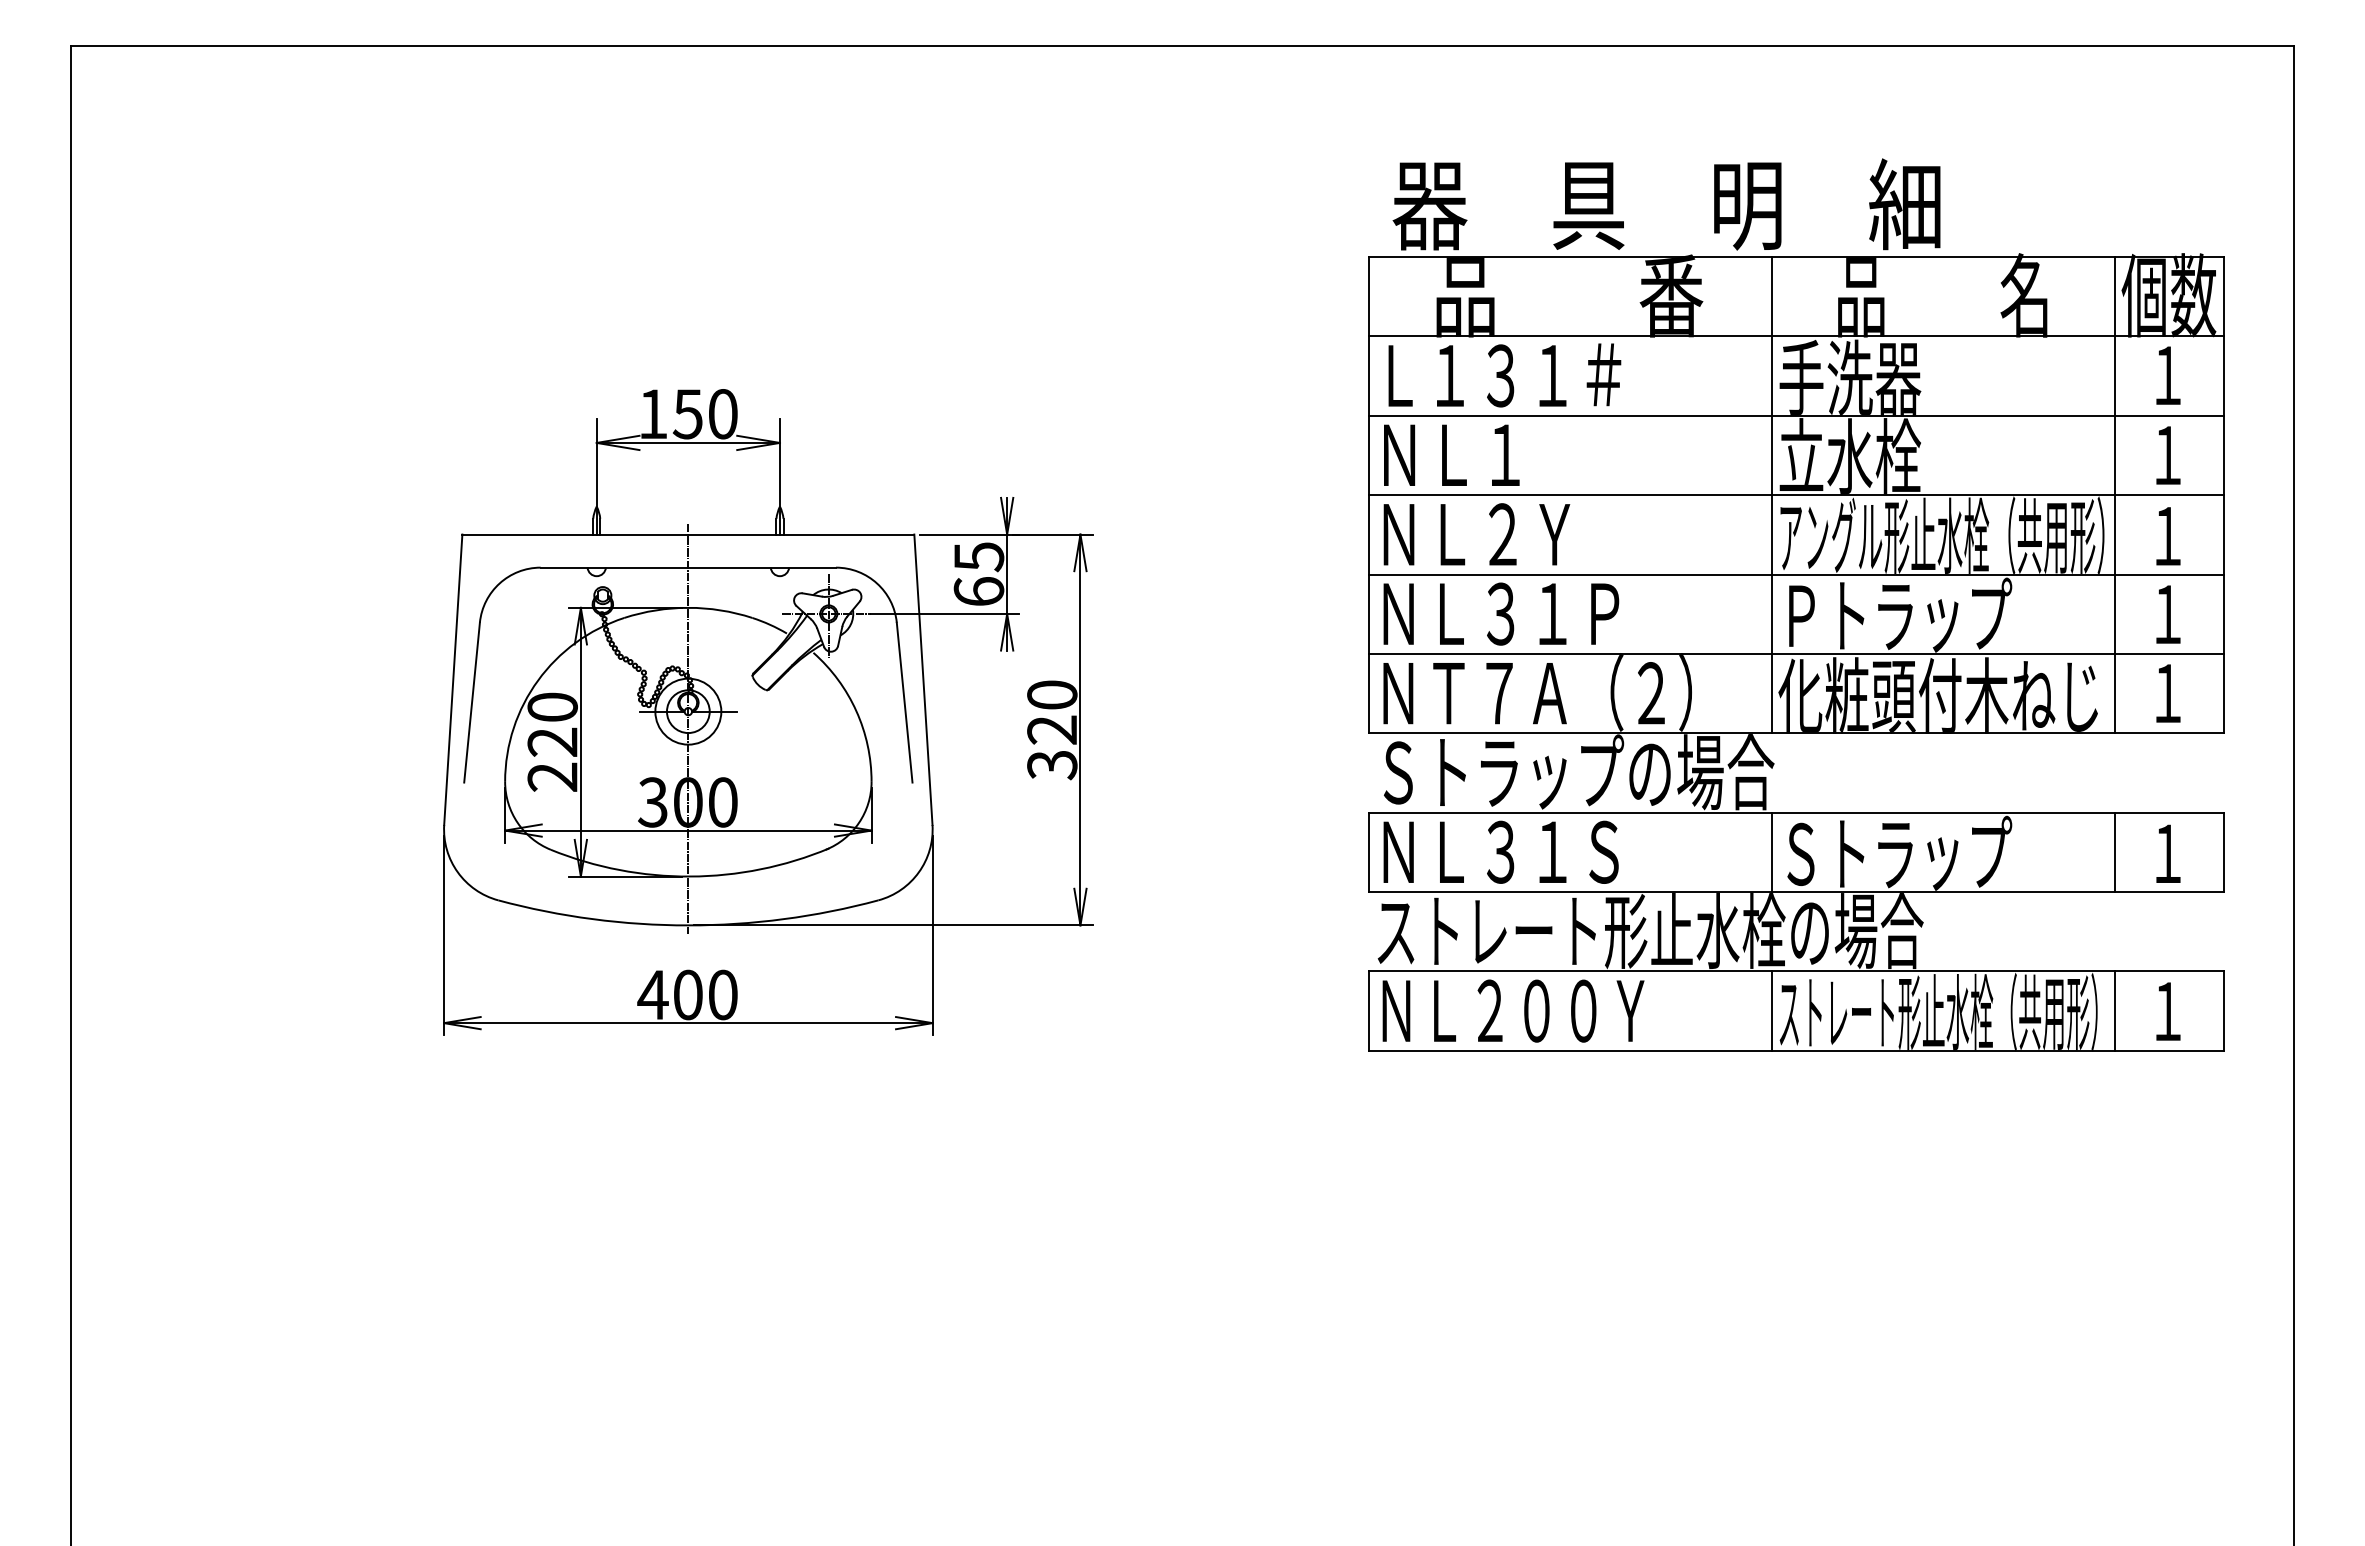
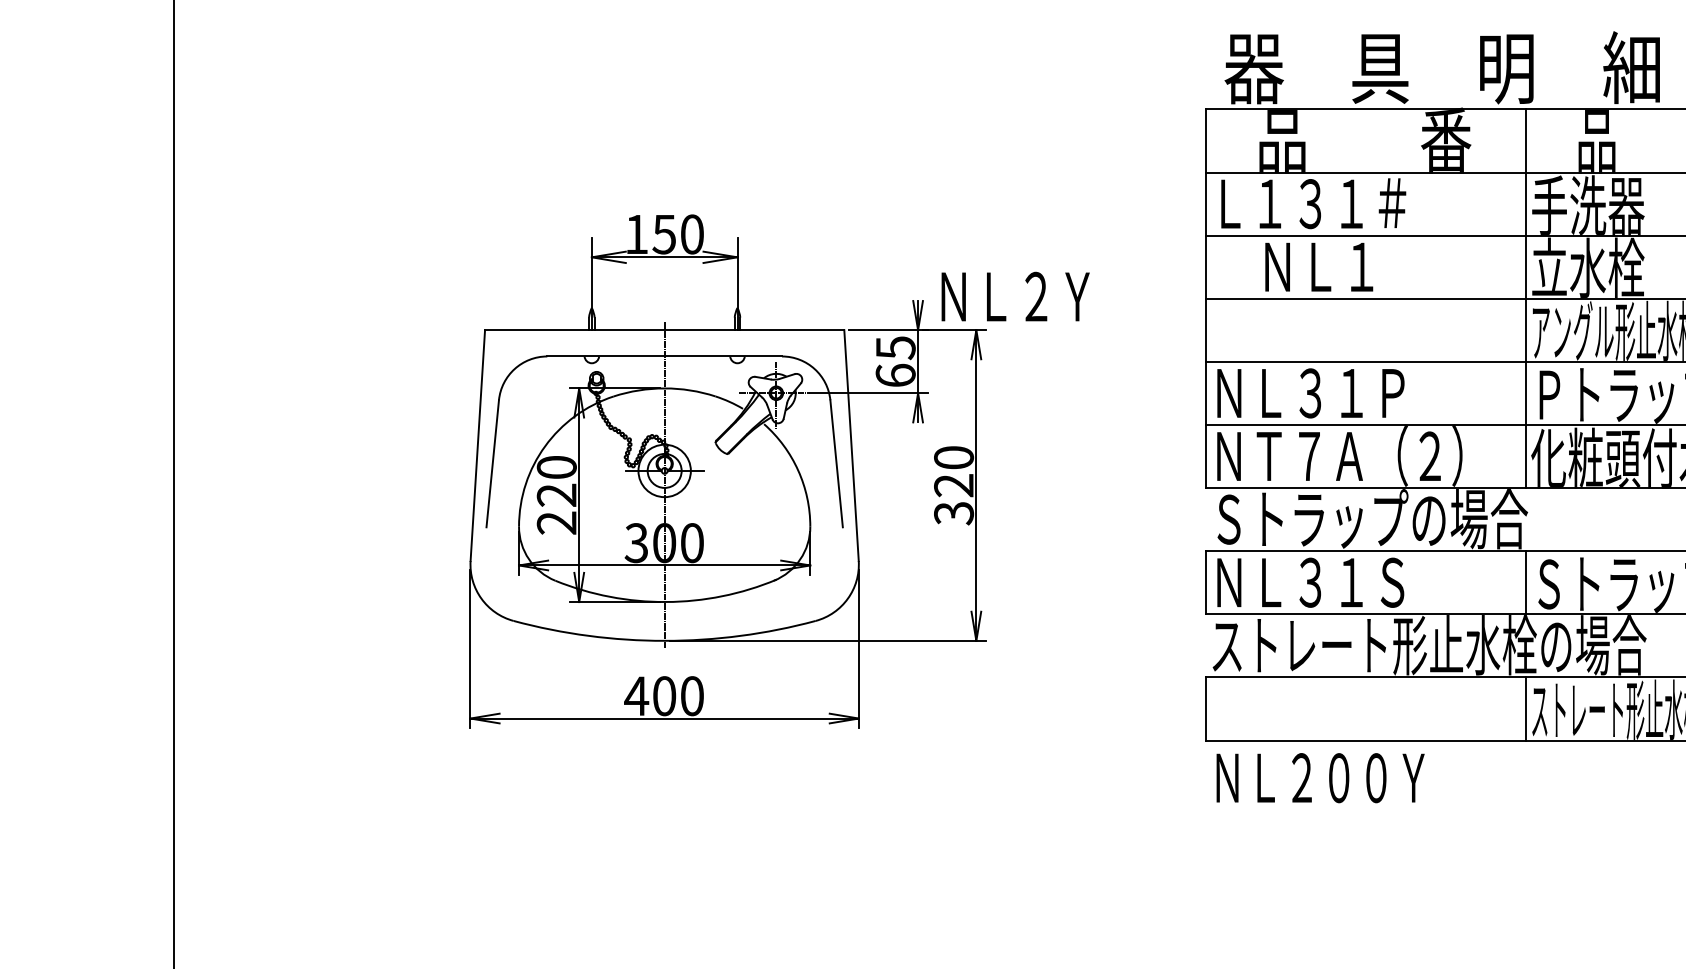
text: (1451, 454) -> (1318, 266), moved
text: (1476, 534) -> (1015, 296), moved
text: (1513, 1010) -> (1320, 777), moved

